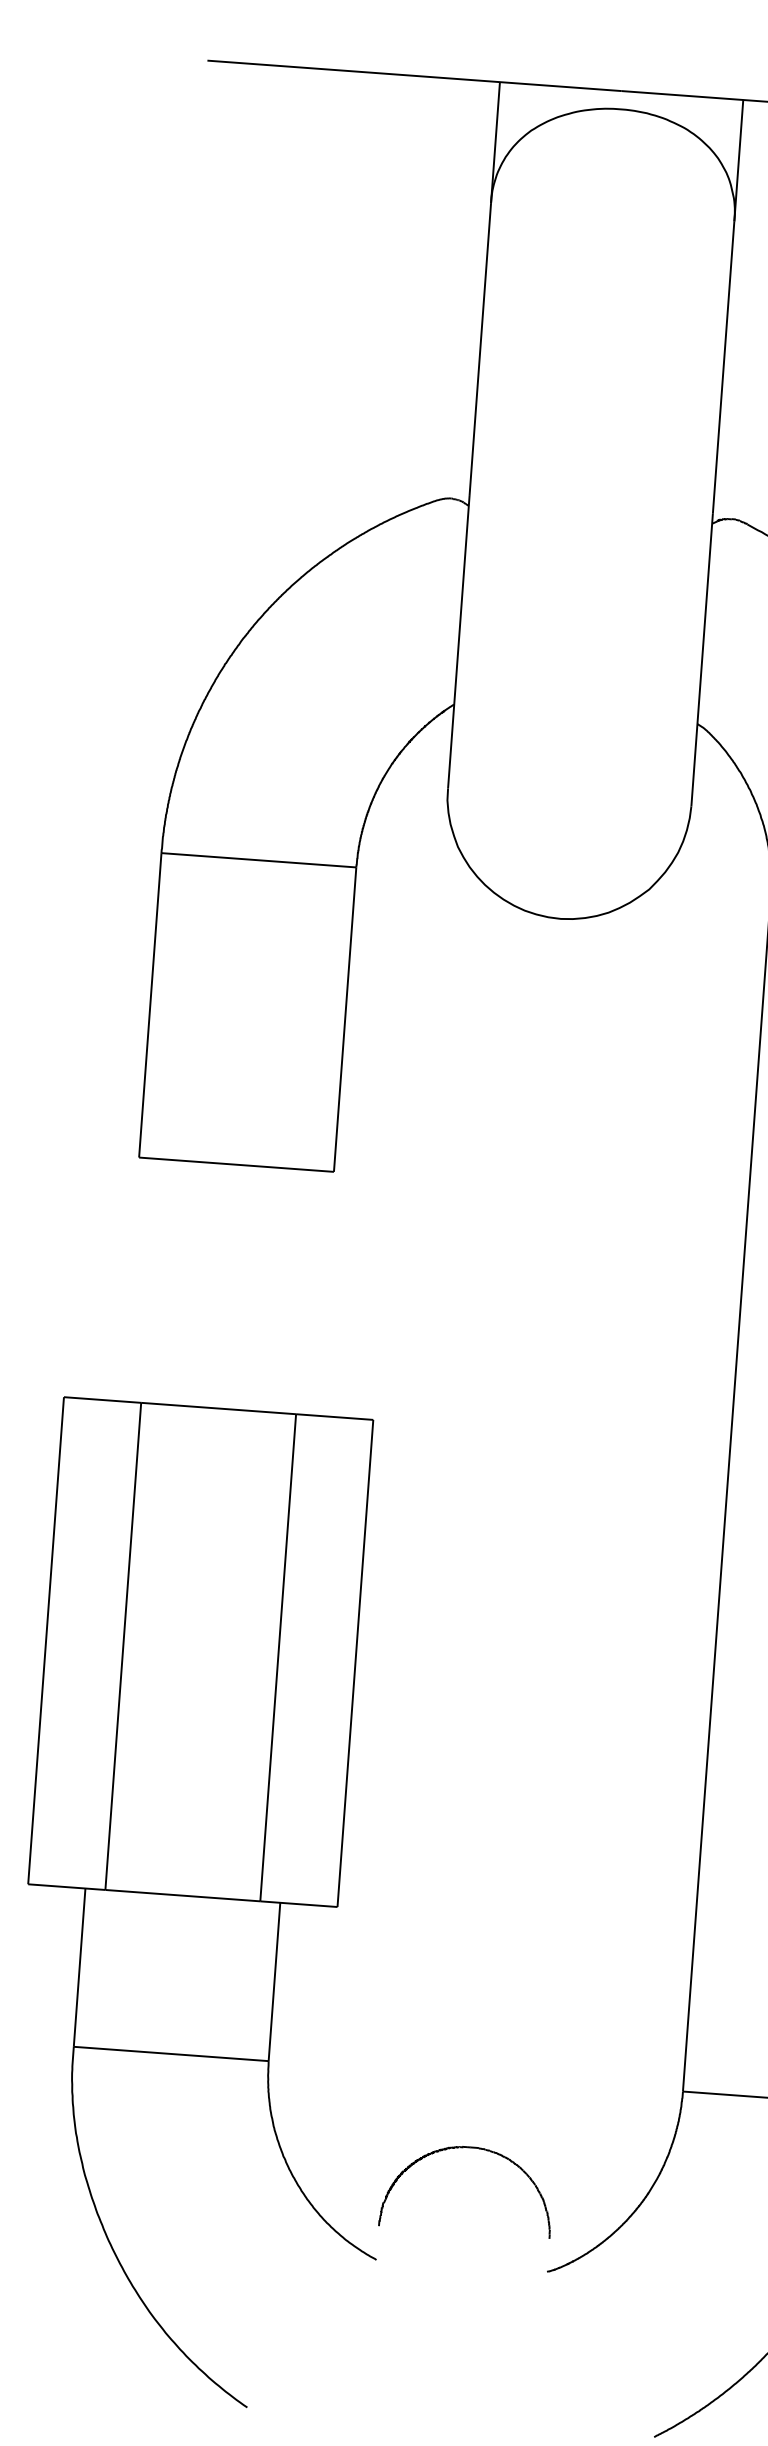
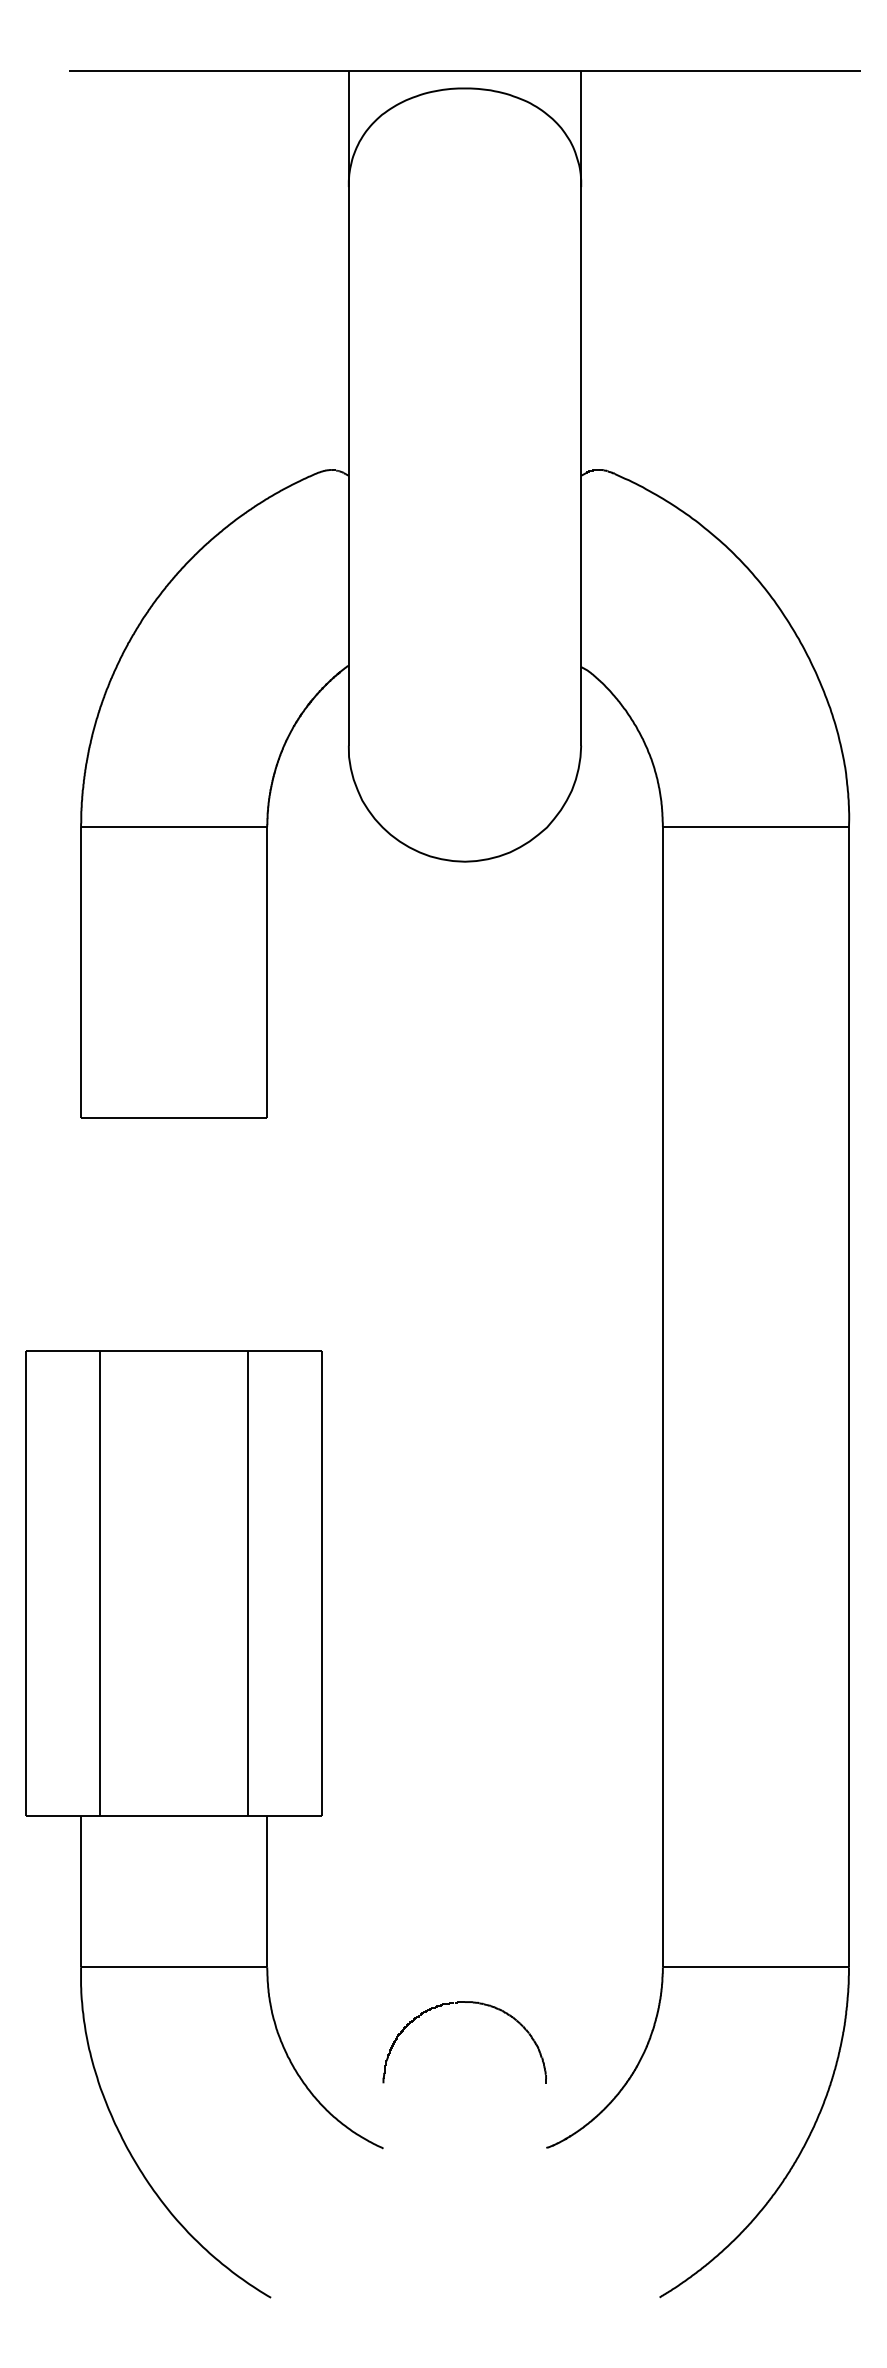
part: (462, 2148) -> (457, 2003), moved

